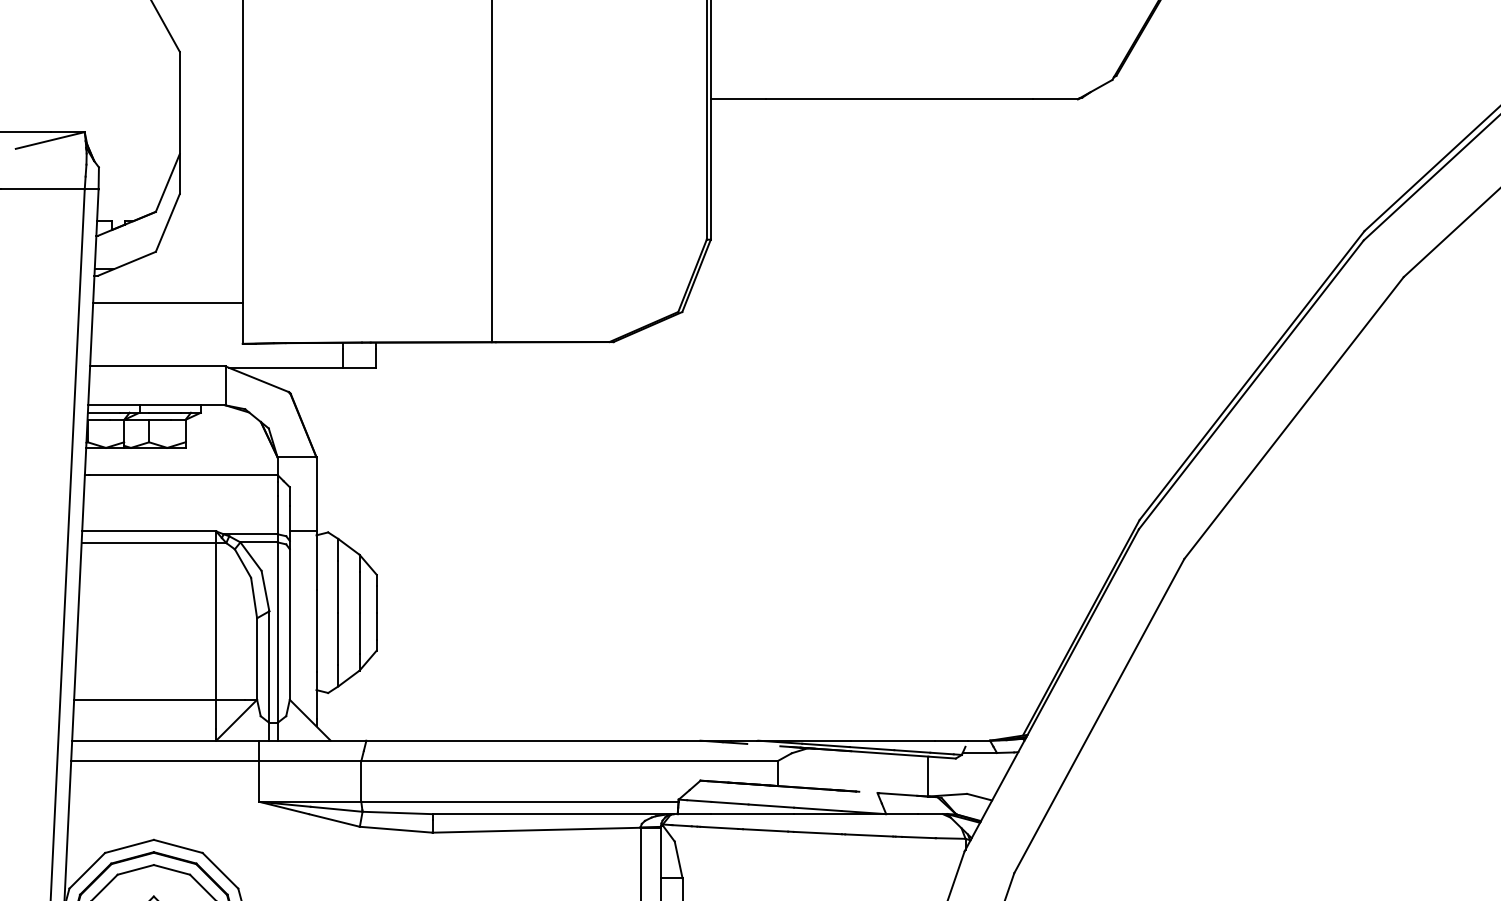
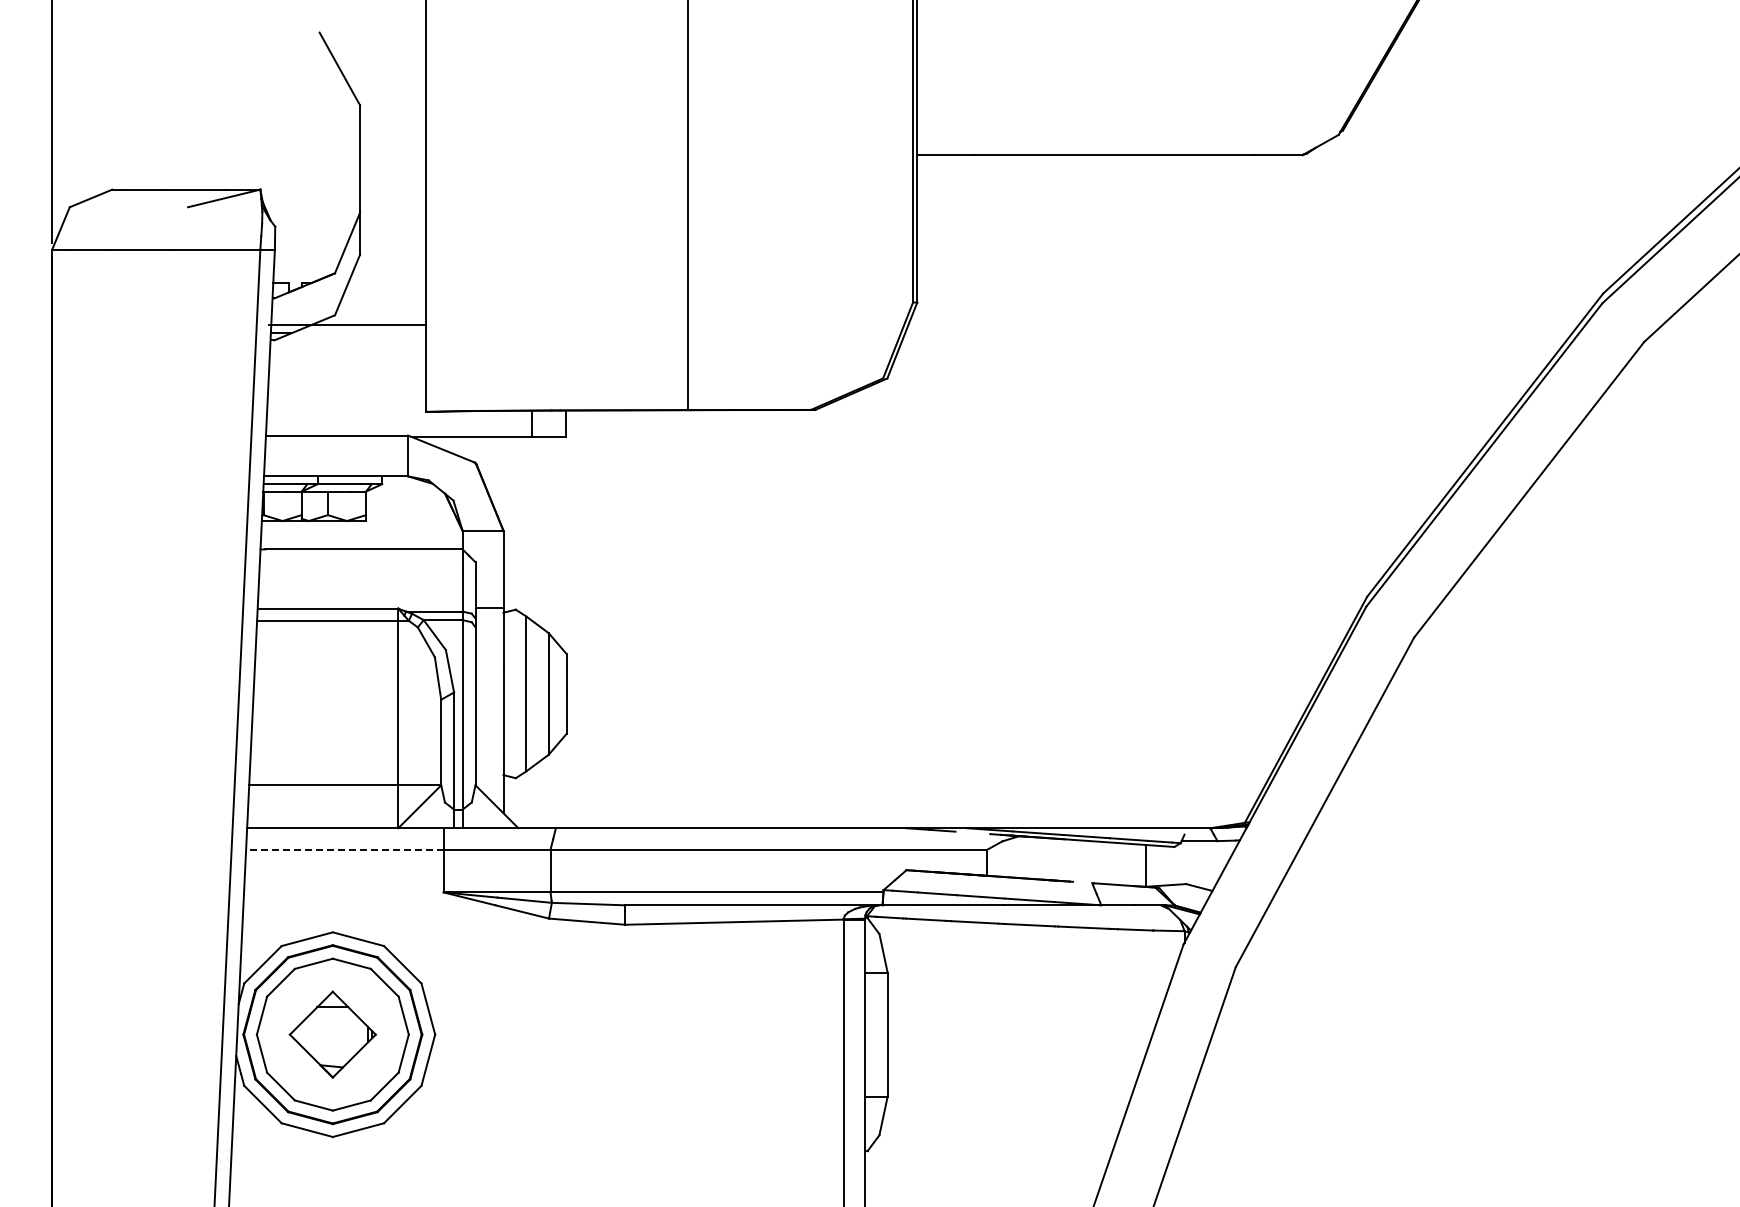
line: (167, 302) -> (347, 324), moved
line: (164, 760) -> (344, 849), solid -> dashed

